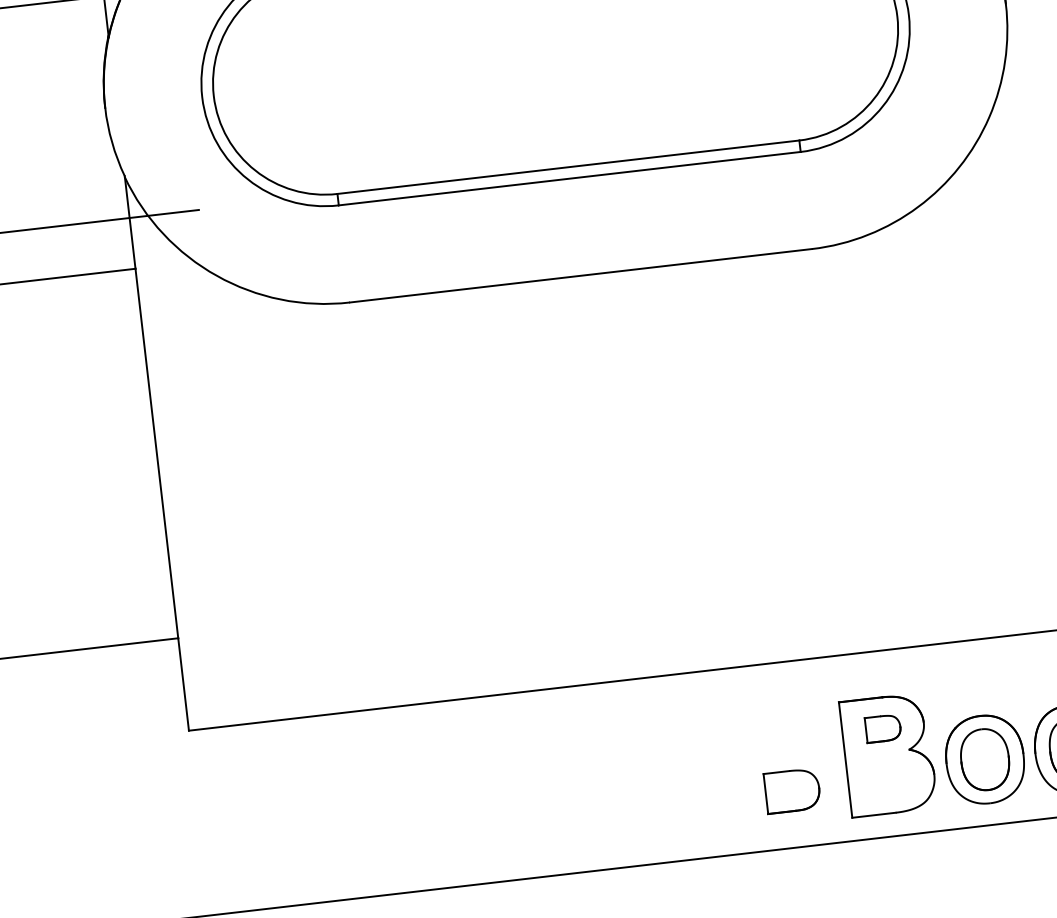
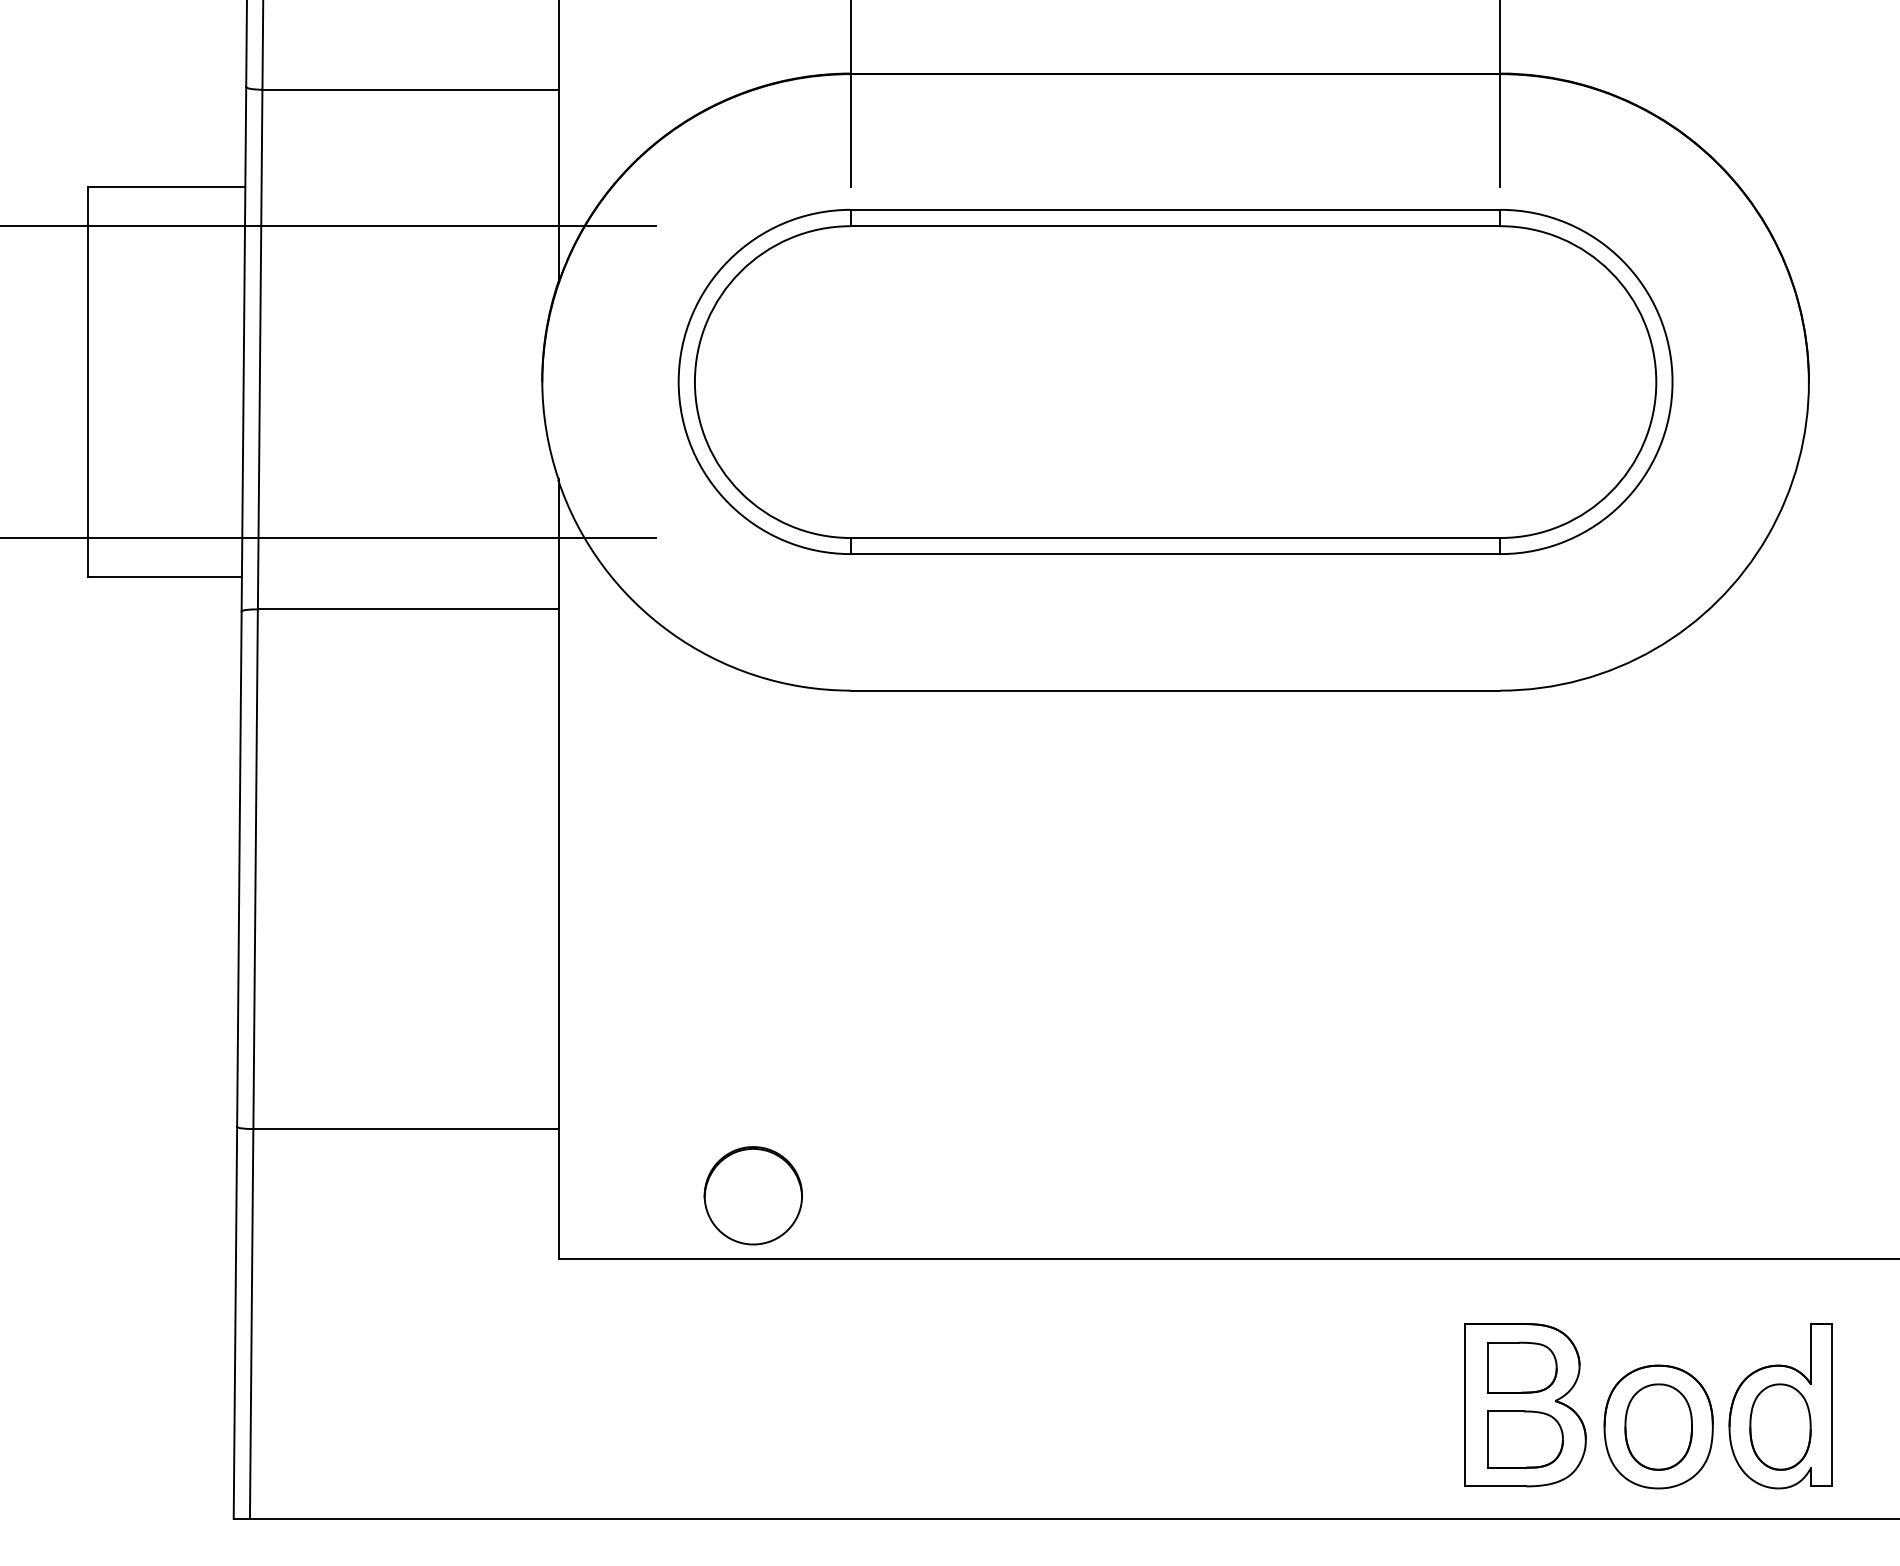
part: (321, 669) -> (752, 1195), added
part: (883, 728) -> (1522, 1367), size x1.43
part: (792, 790) -> (1525, 1439), moved

